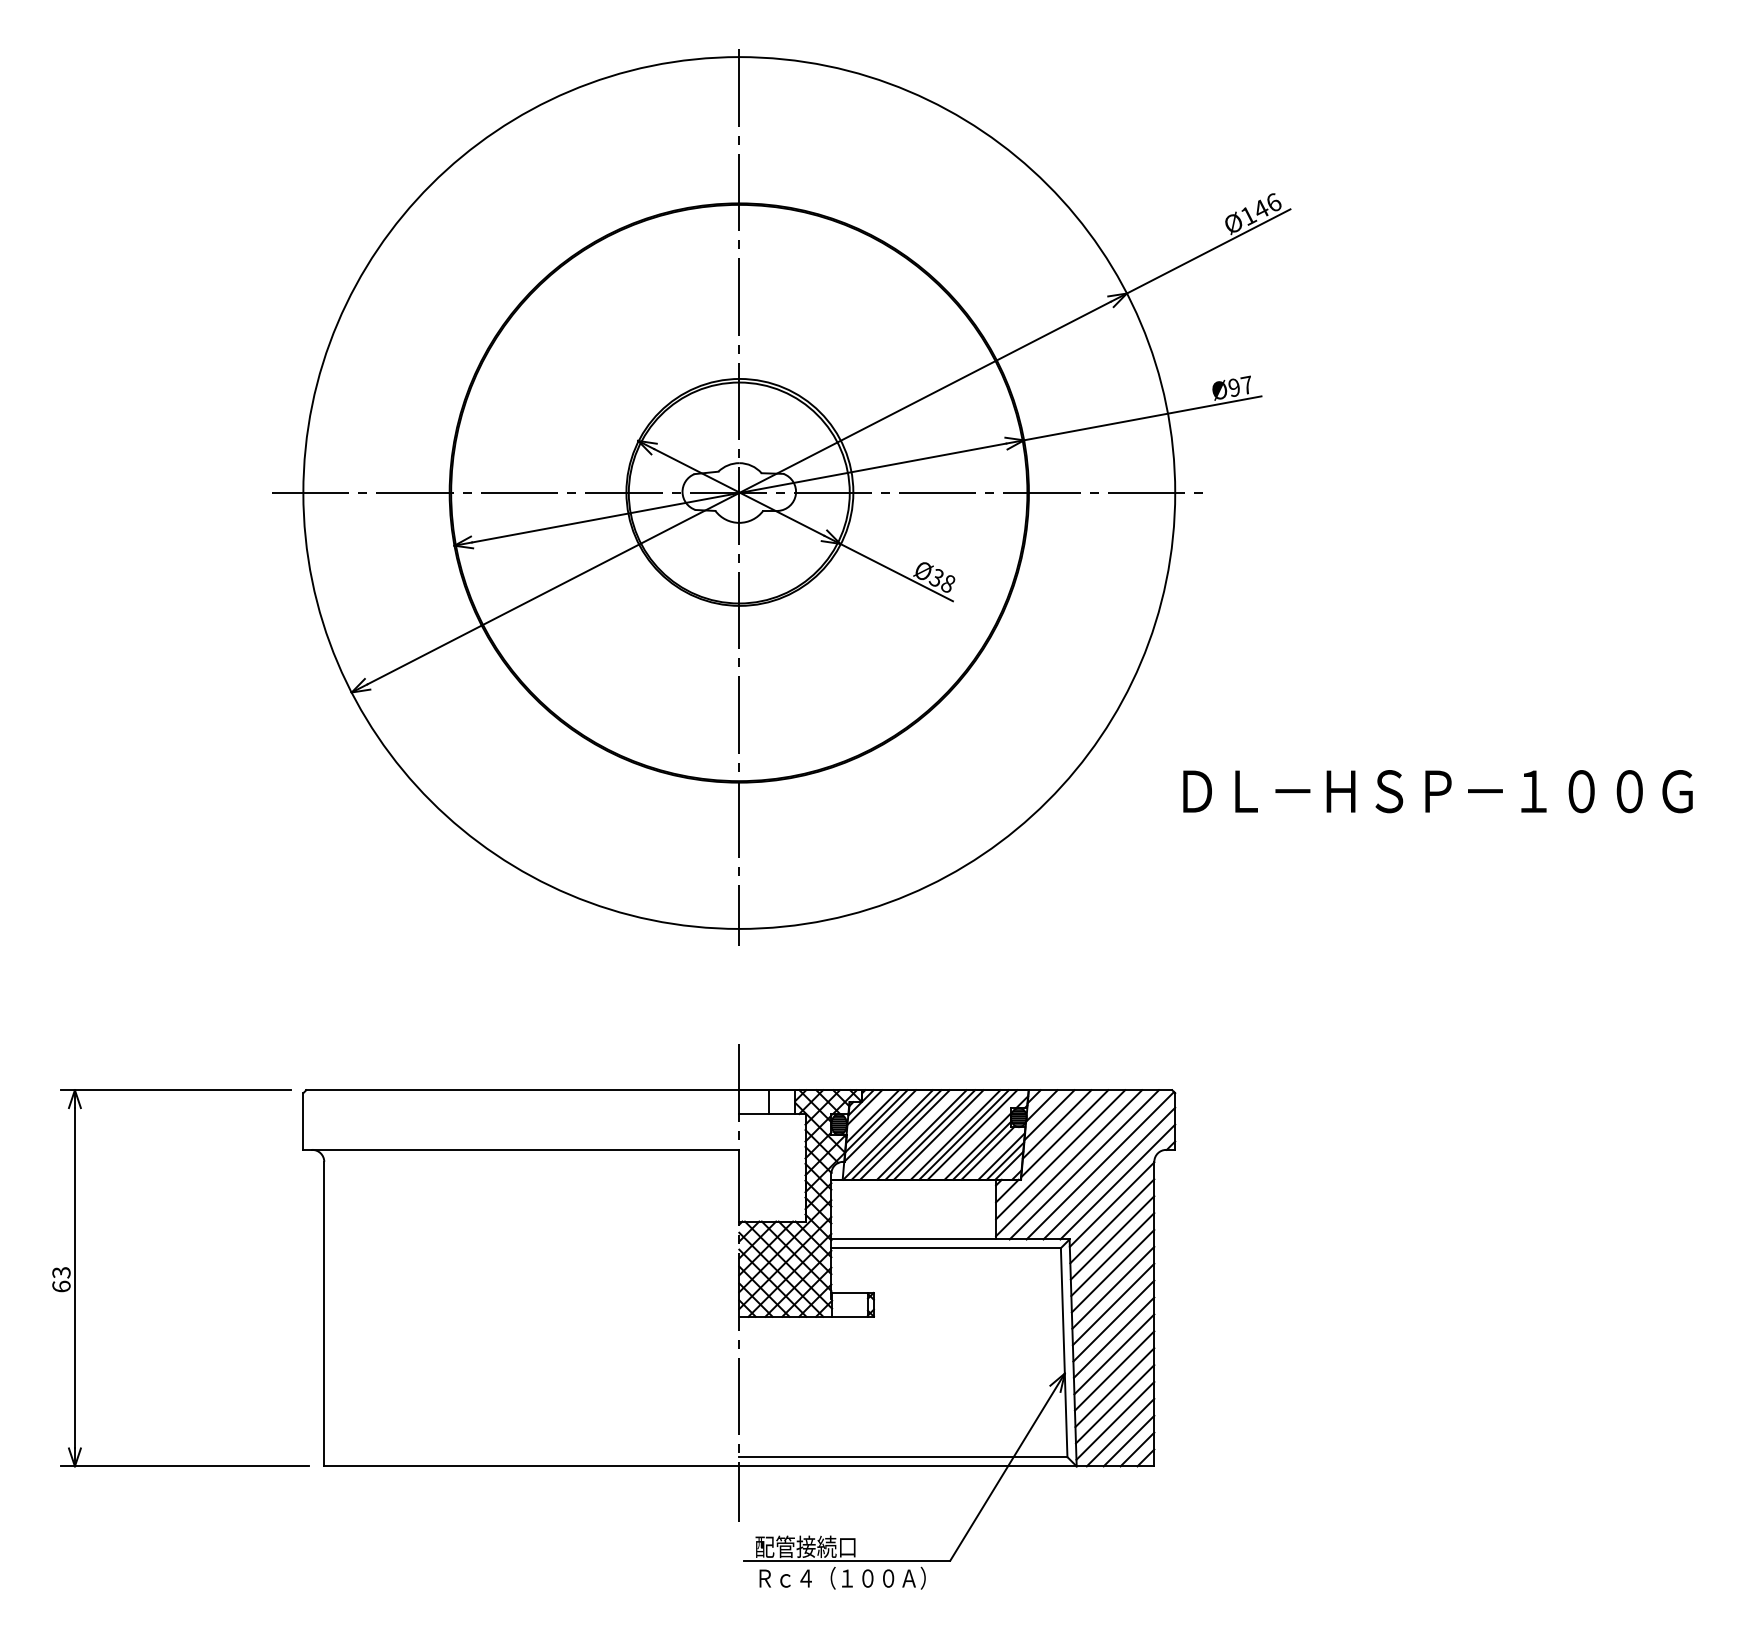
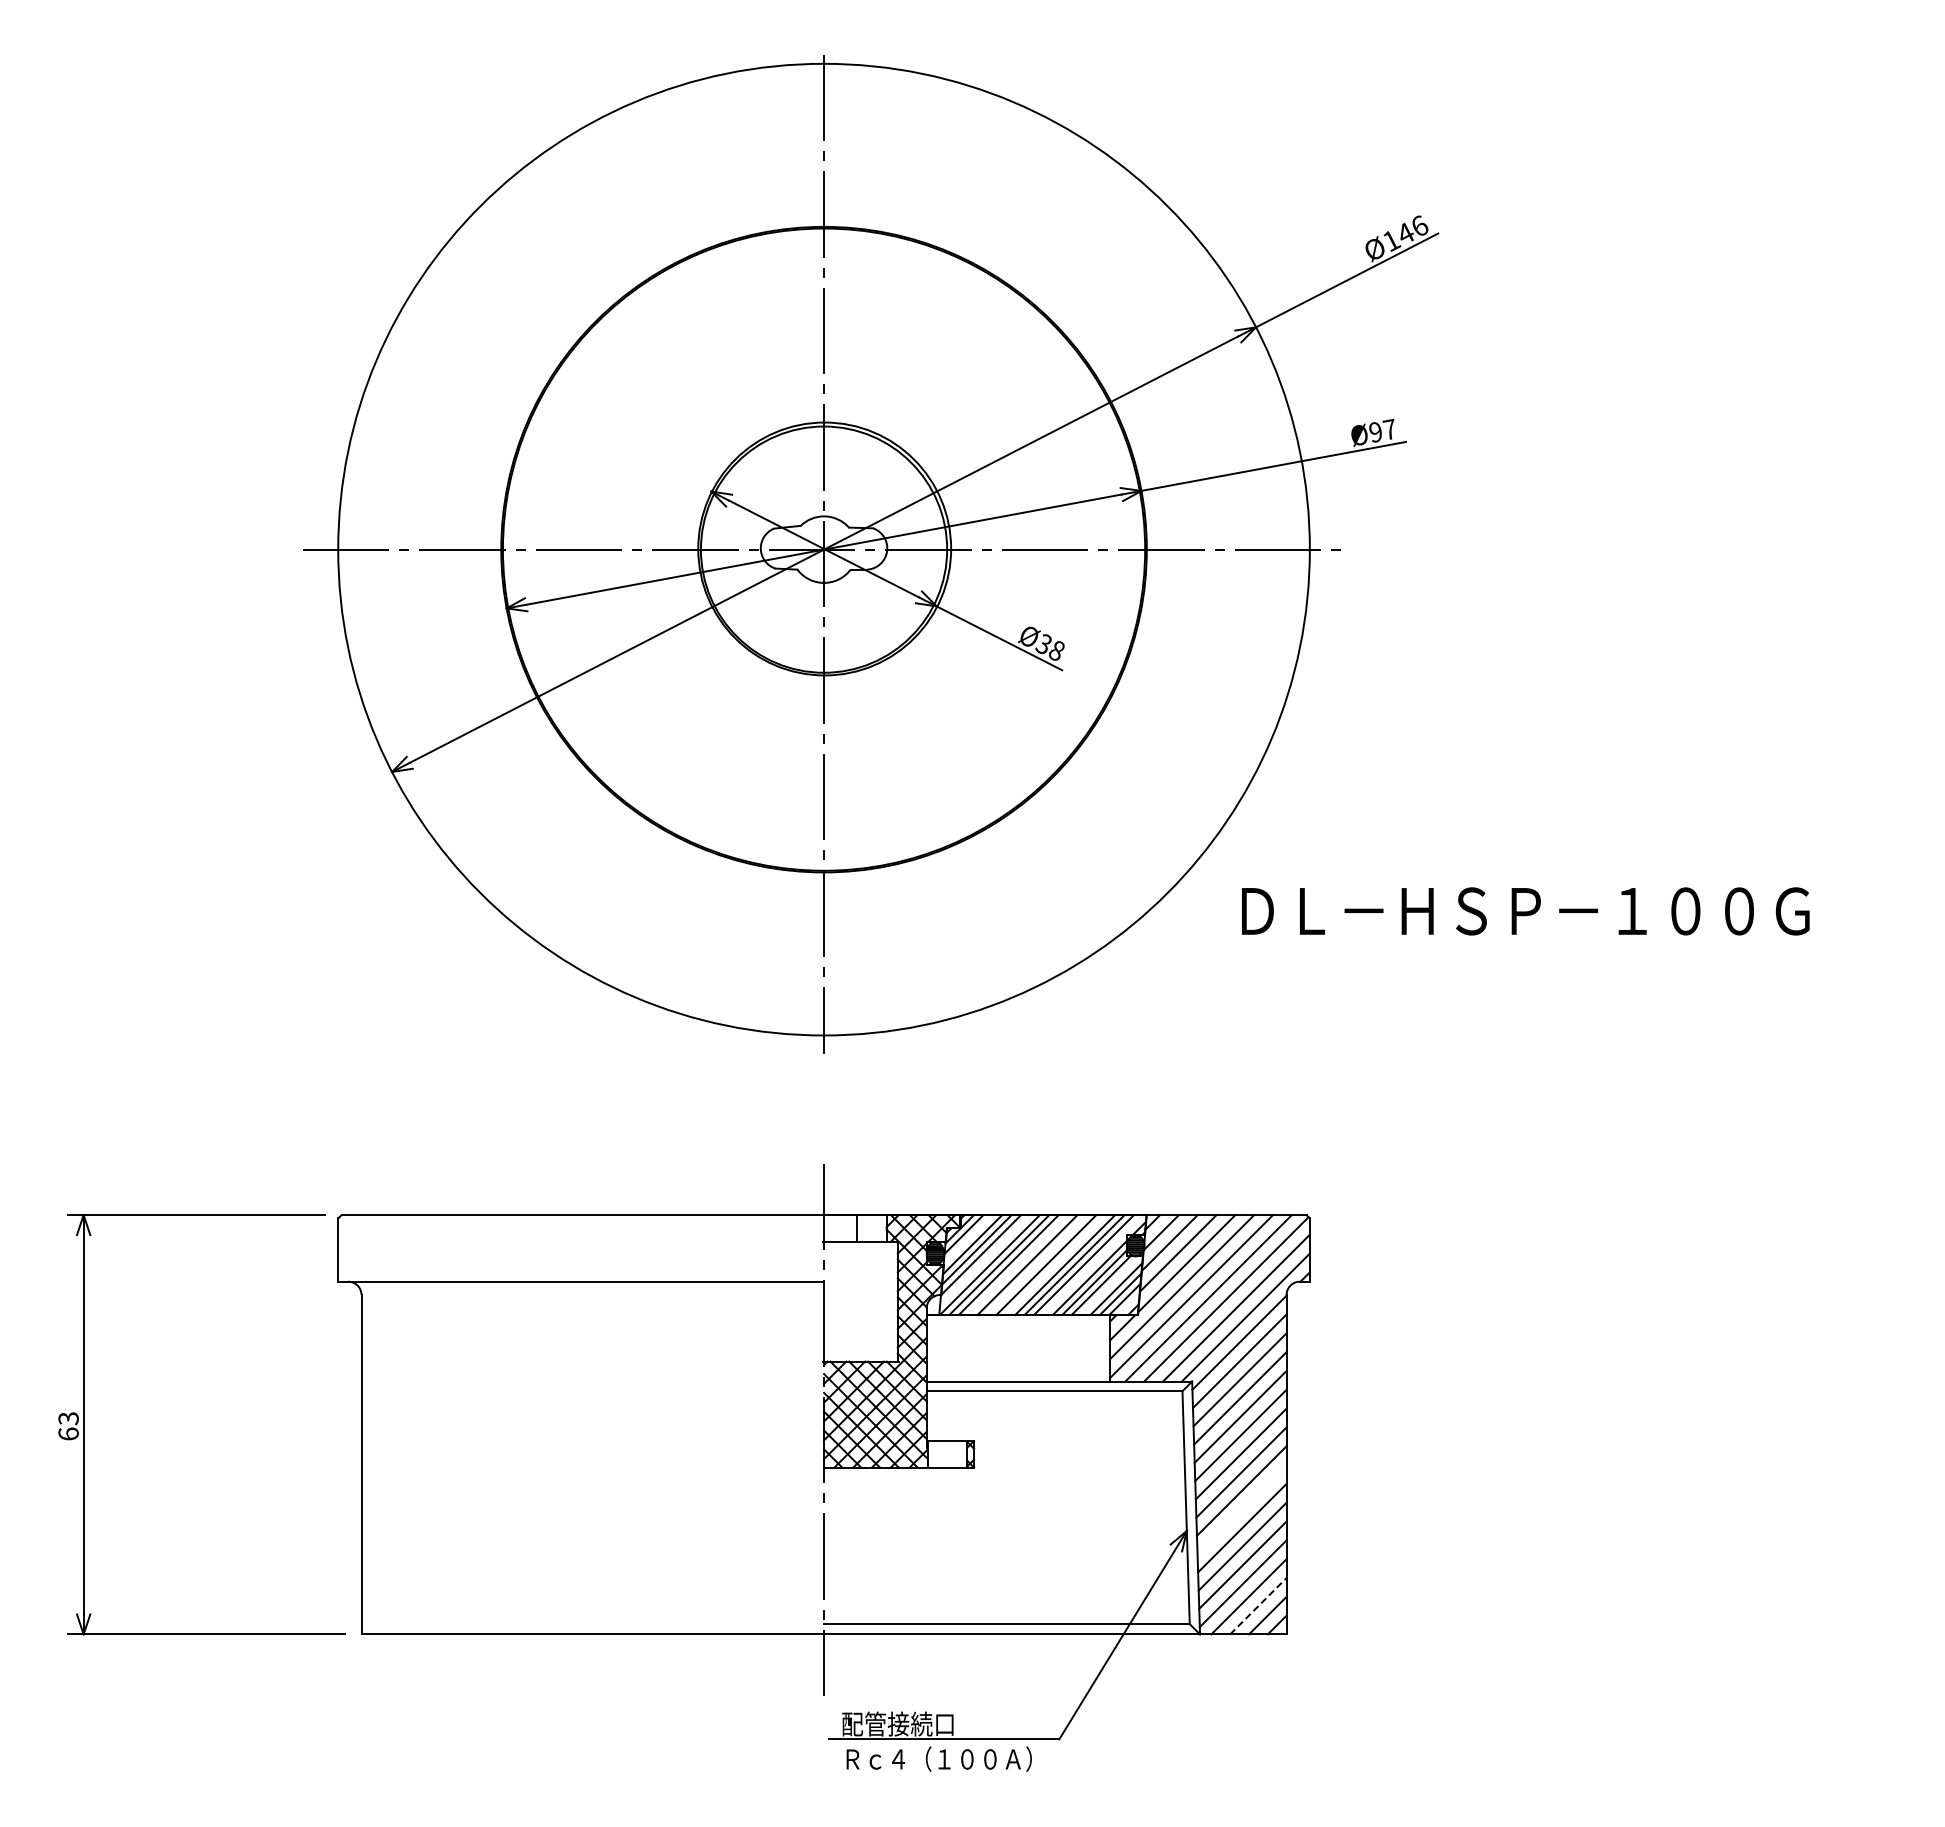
text: (1437, 791) -> (1525, 911), moved
line: (929, 1134) -> (1036, 1264), removed
line: (1113, 1354) -> (1241, 1509), removed
line: (1129, 1441) -> (1258, 1606), solid -> dashed

